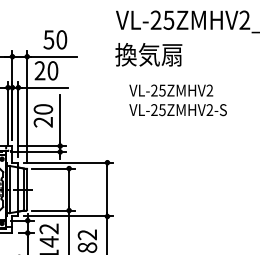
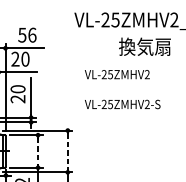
text: (61, 39) -> (32, 34), 50 -> 56
text: (148, 54) -> (144, 46), moved
text: (177, 110) -> (122, 104), moved
line: (69, 190) -> (38, 152), solid -> dashed
line: (107, 190) -> (67, 152), solid -> dashed

